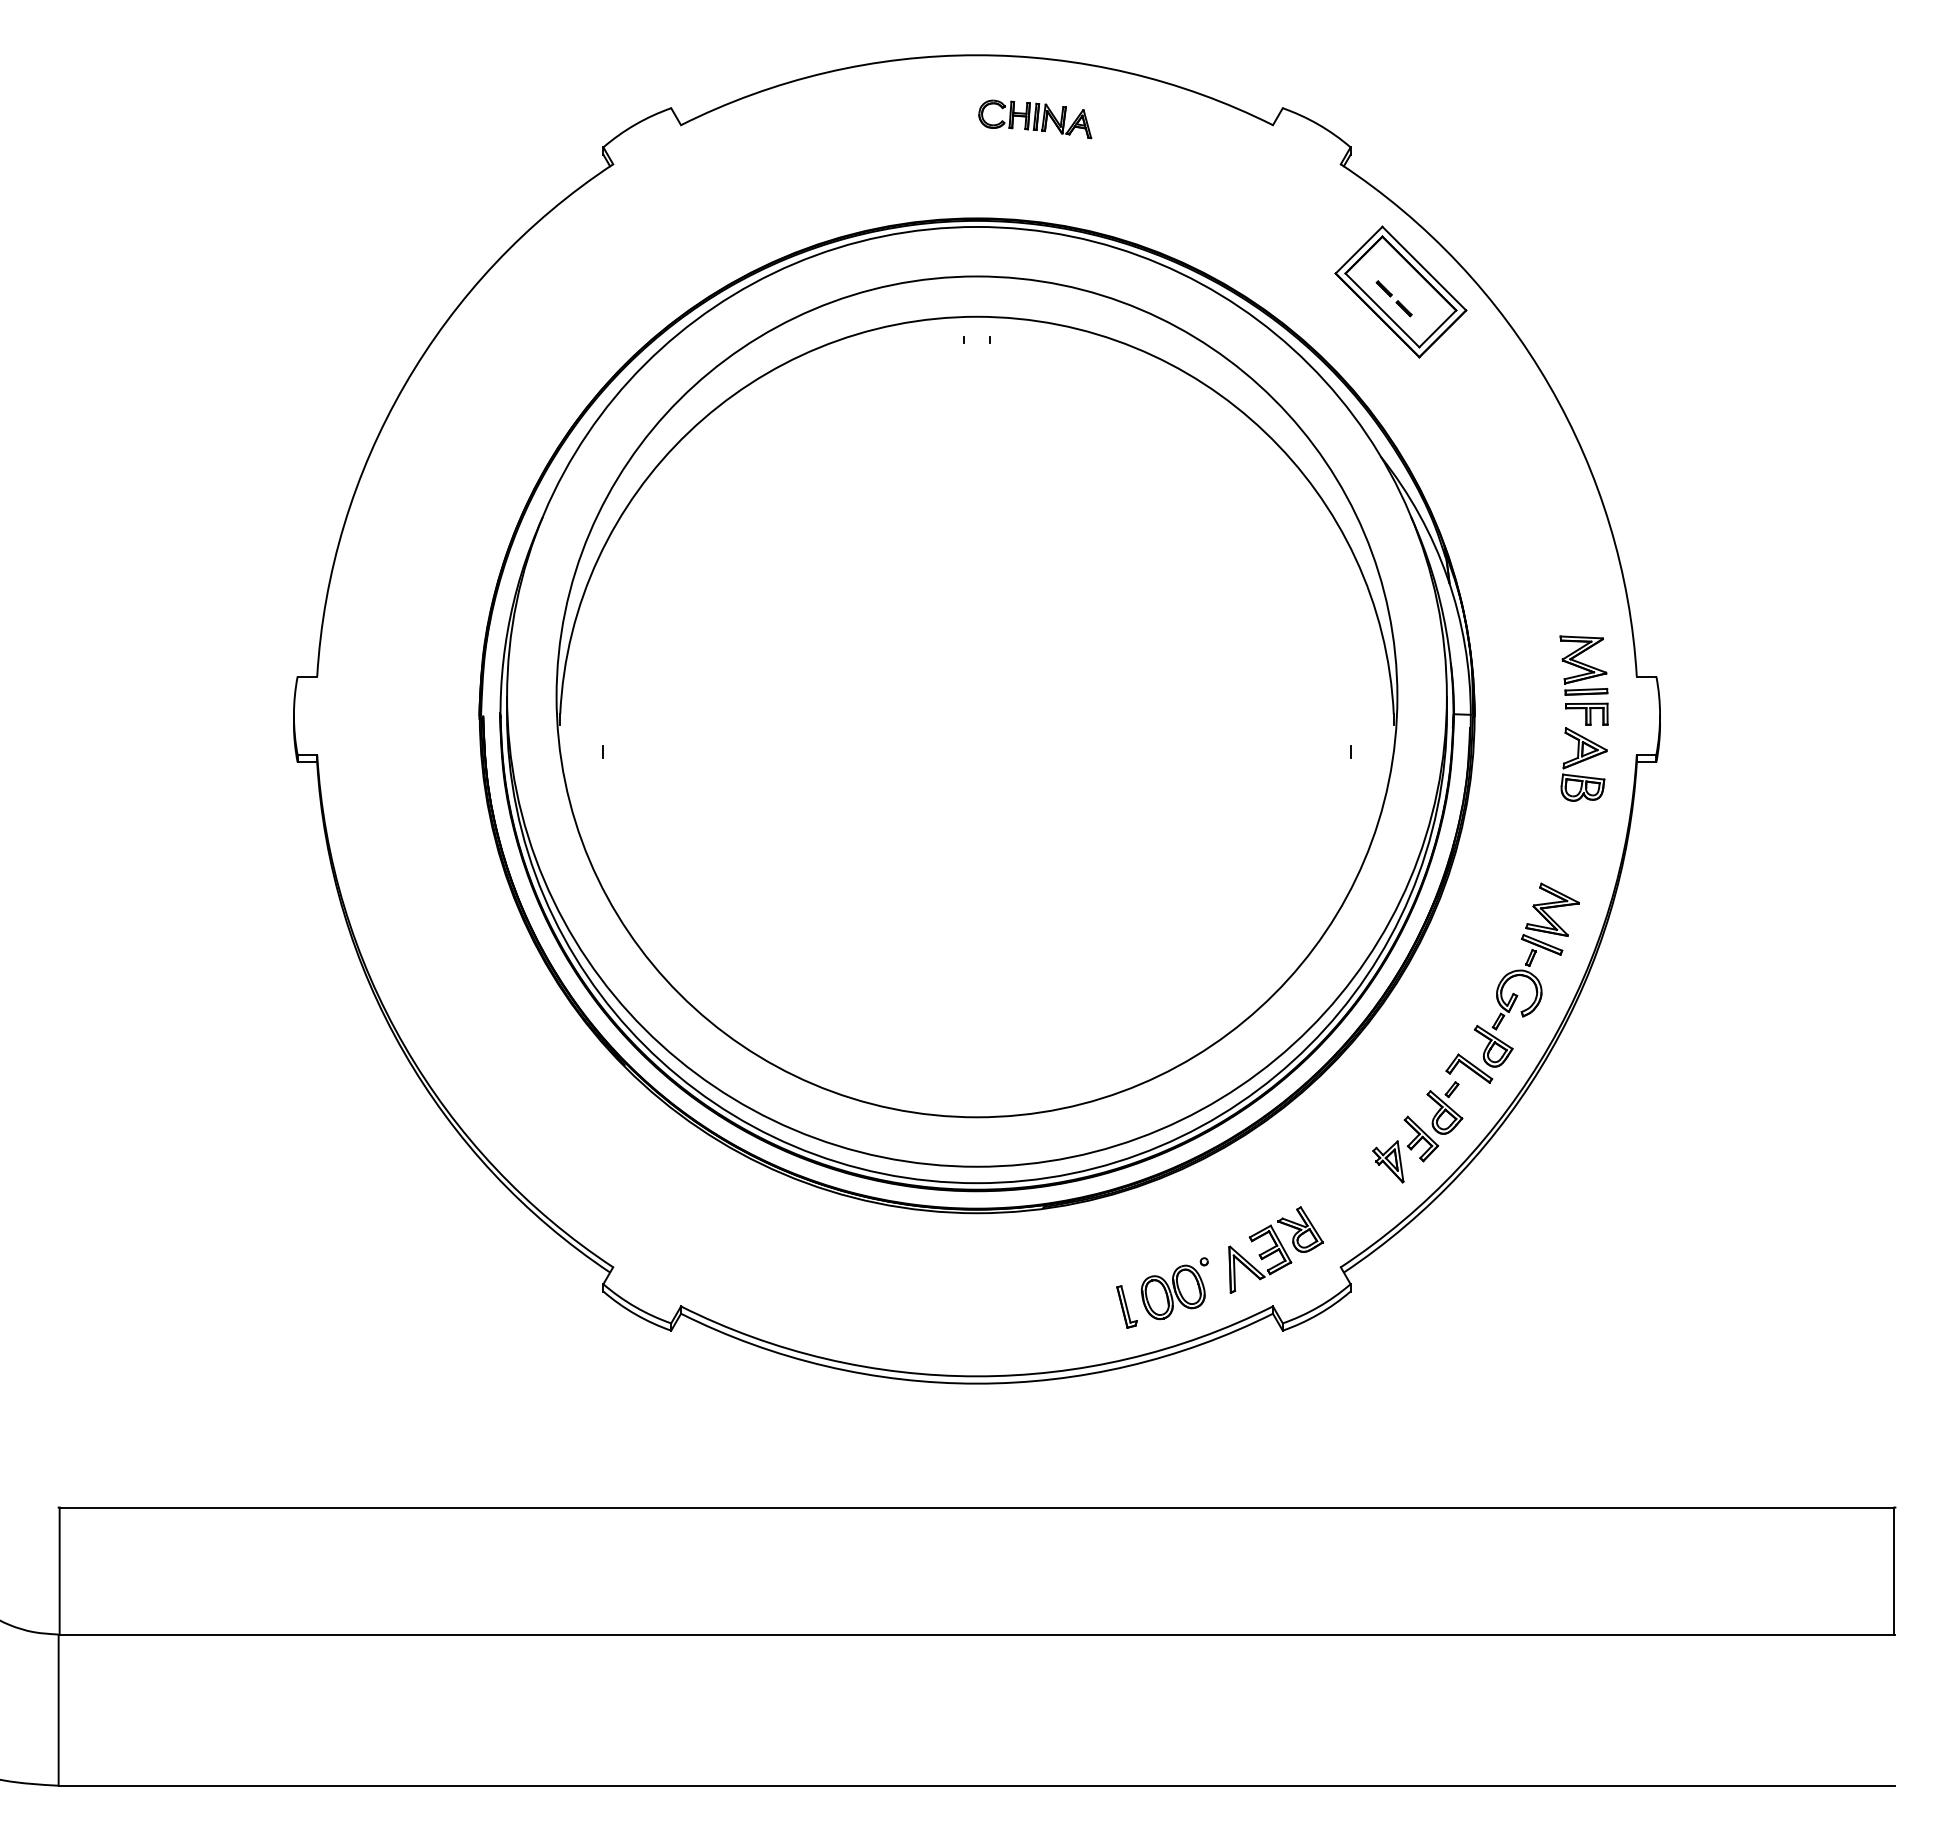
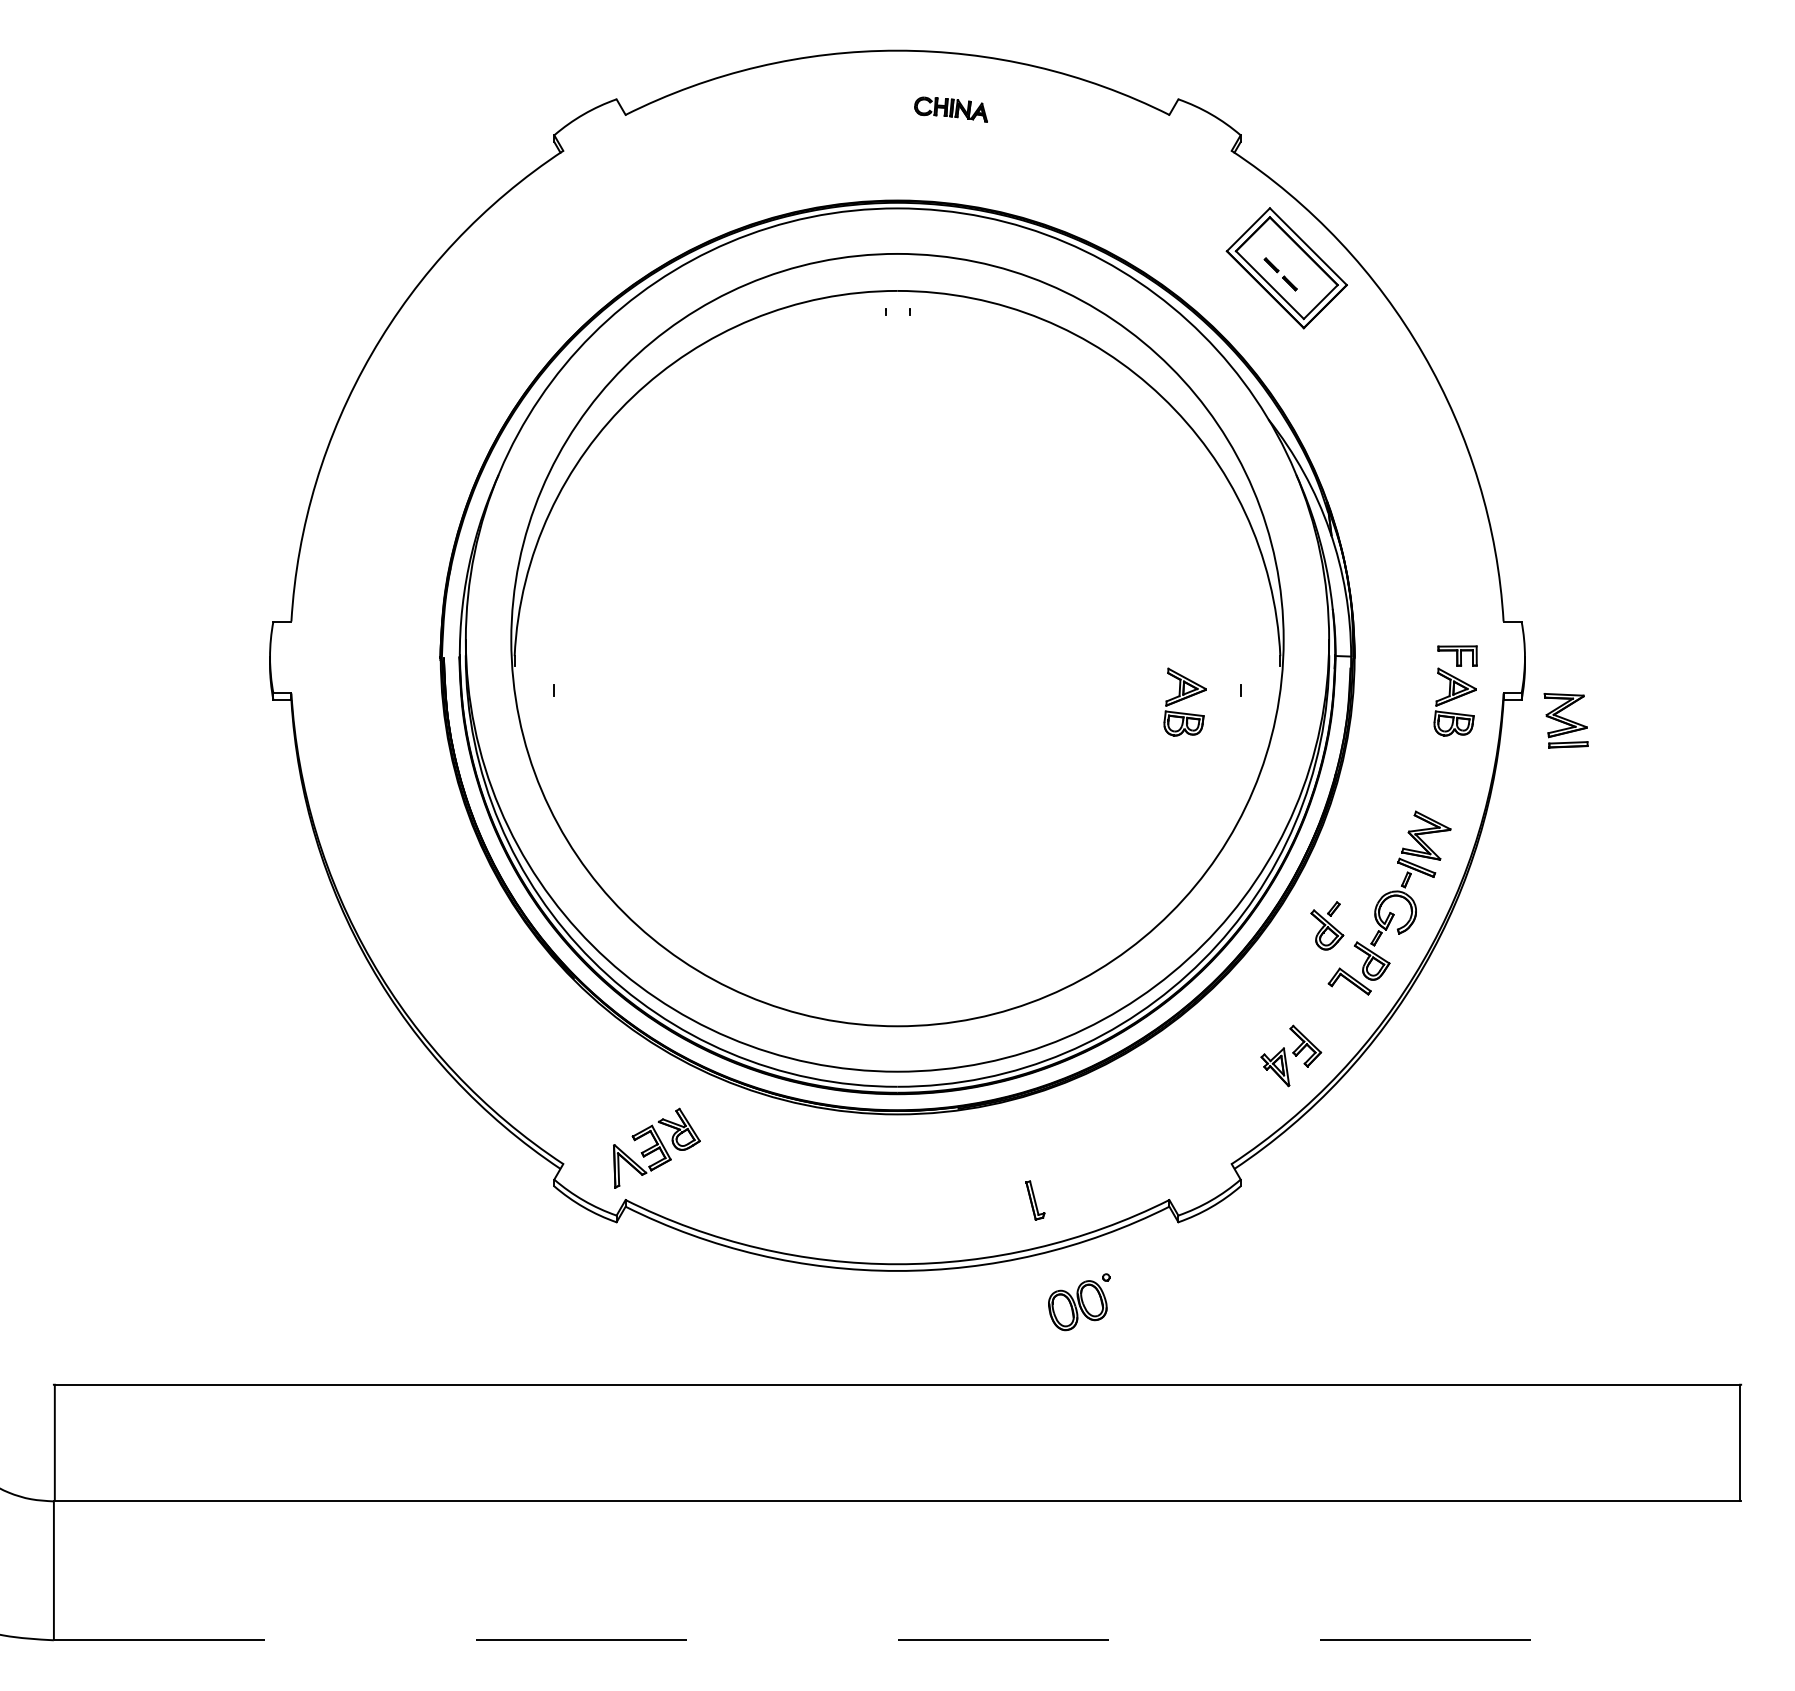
part: (1035, 119) -> (951, 109), size x0.7
part: (1583, 665) -> (1565, 720), moved
part: (1289, 764) -> (1184, 702), added
part: (1444, 1107) -> (1326, 925), moved
part: (1275, 1249) -> (656, 1147), moved
part: (1174, 1288) -> (1078, 1302), moved
line: (977, 1785) -> (897, 1640), solid -> dashed

